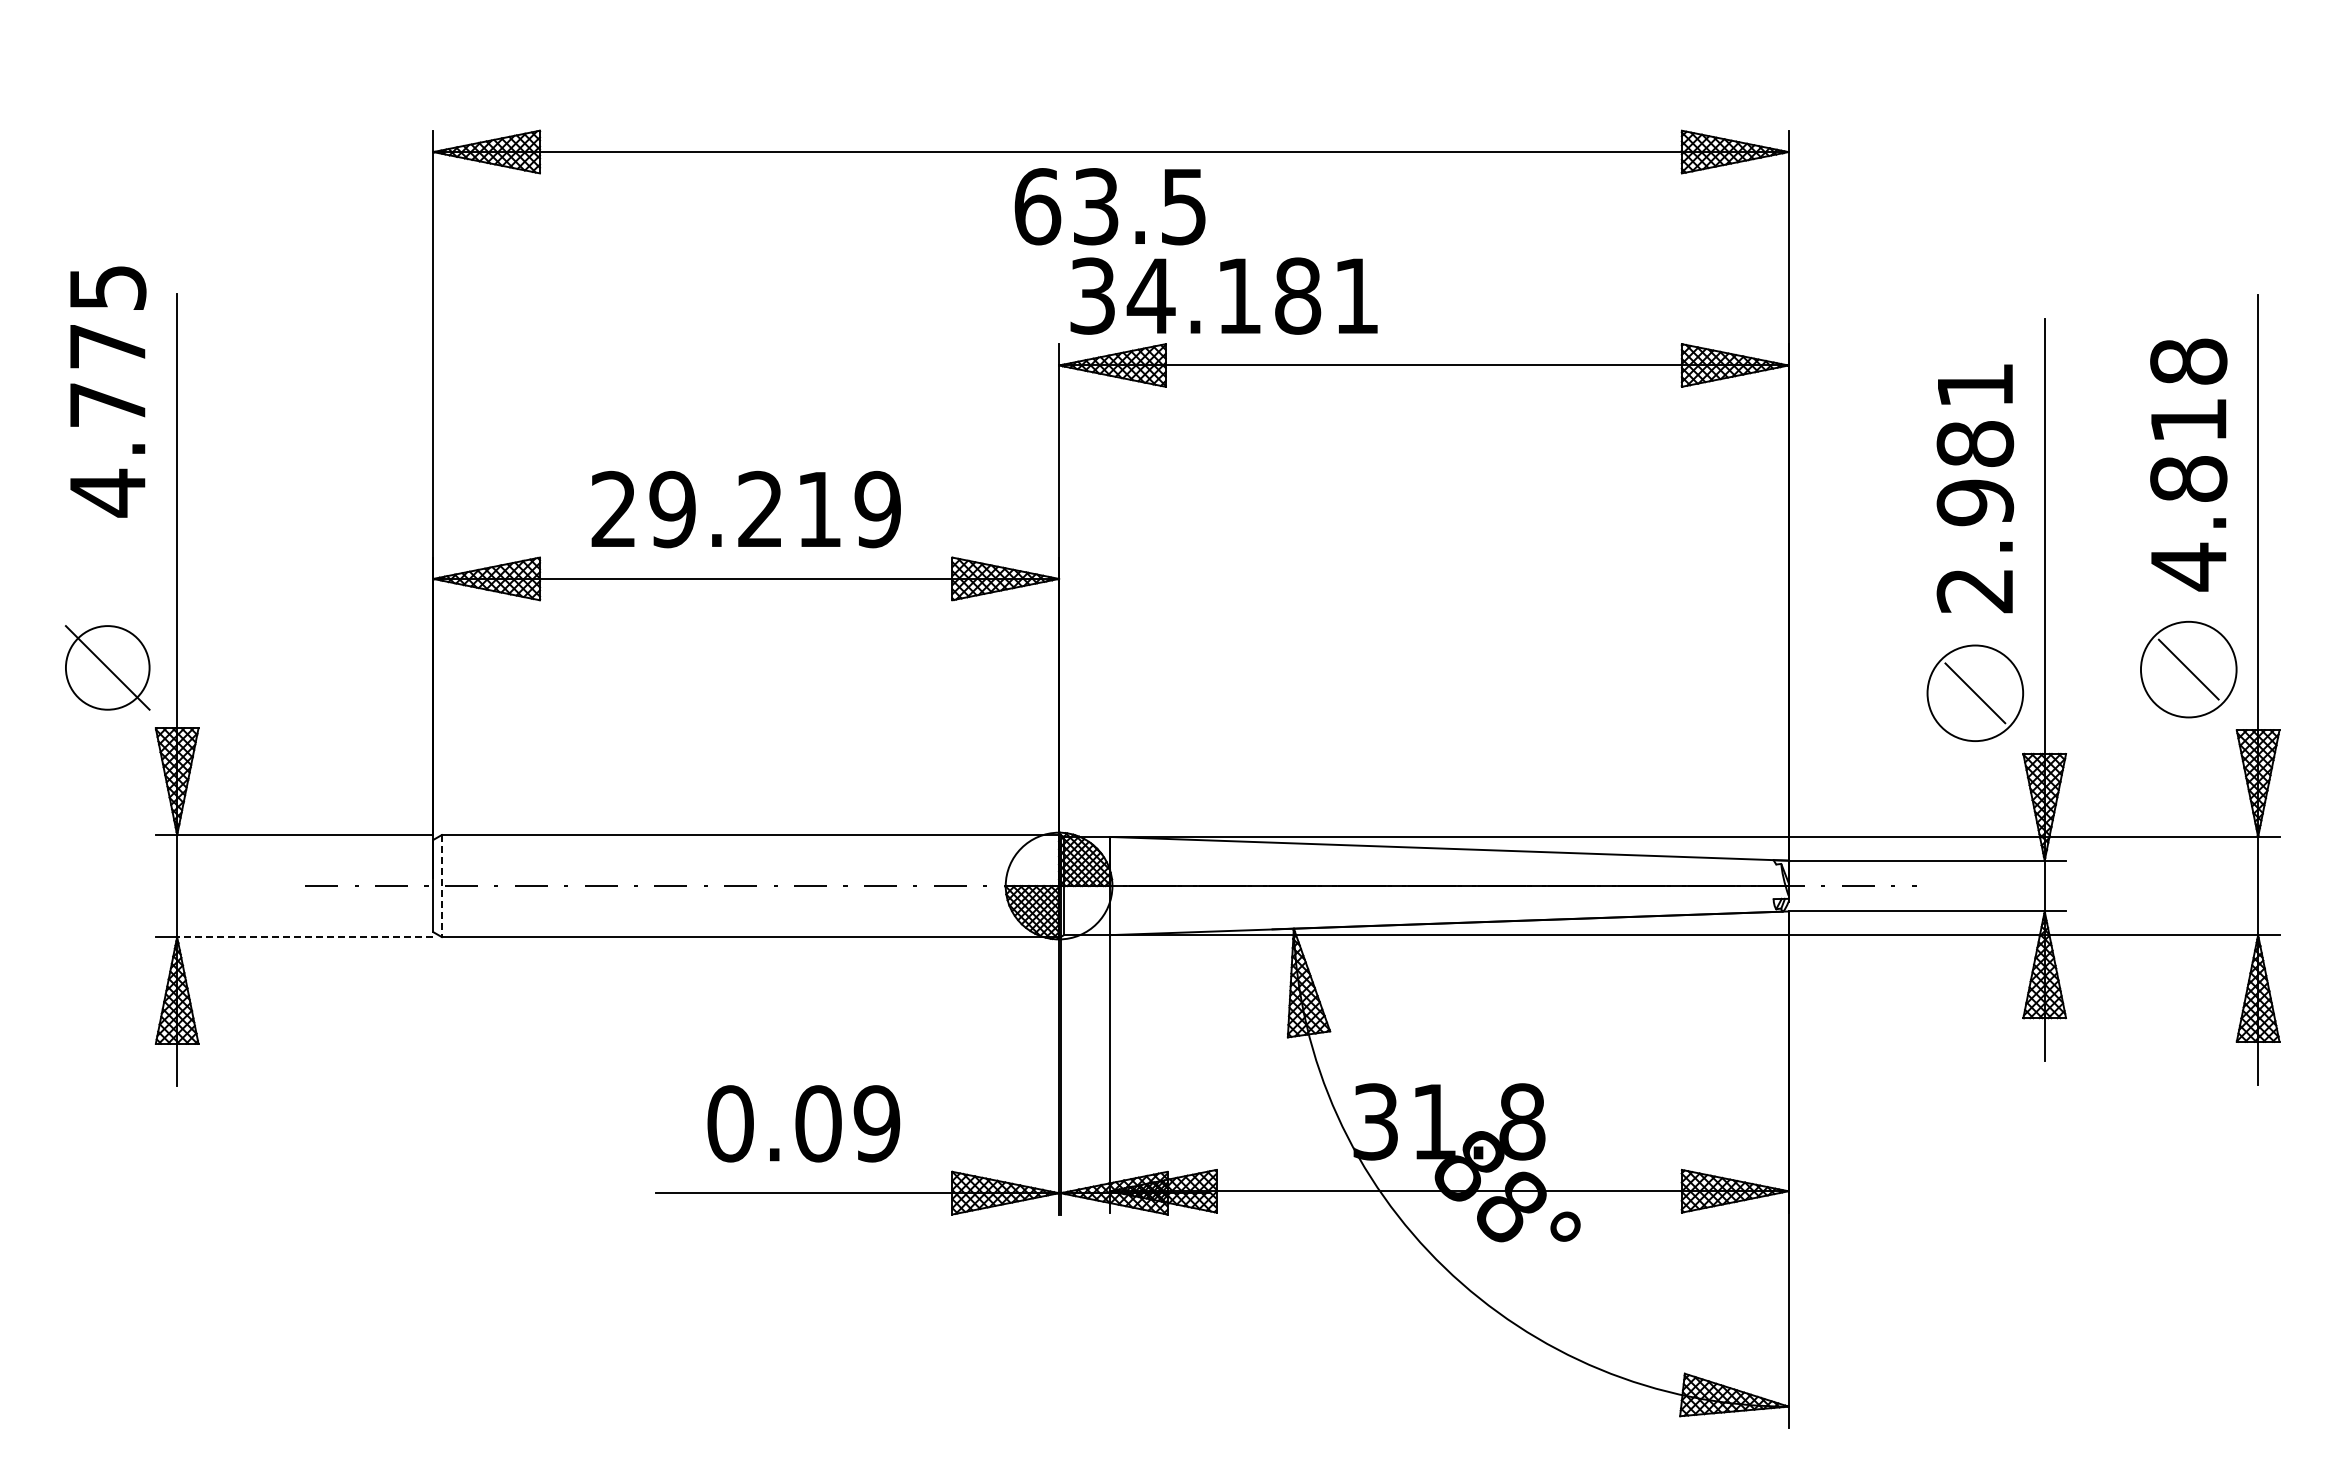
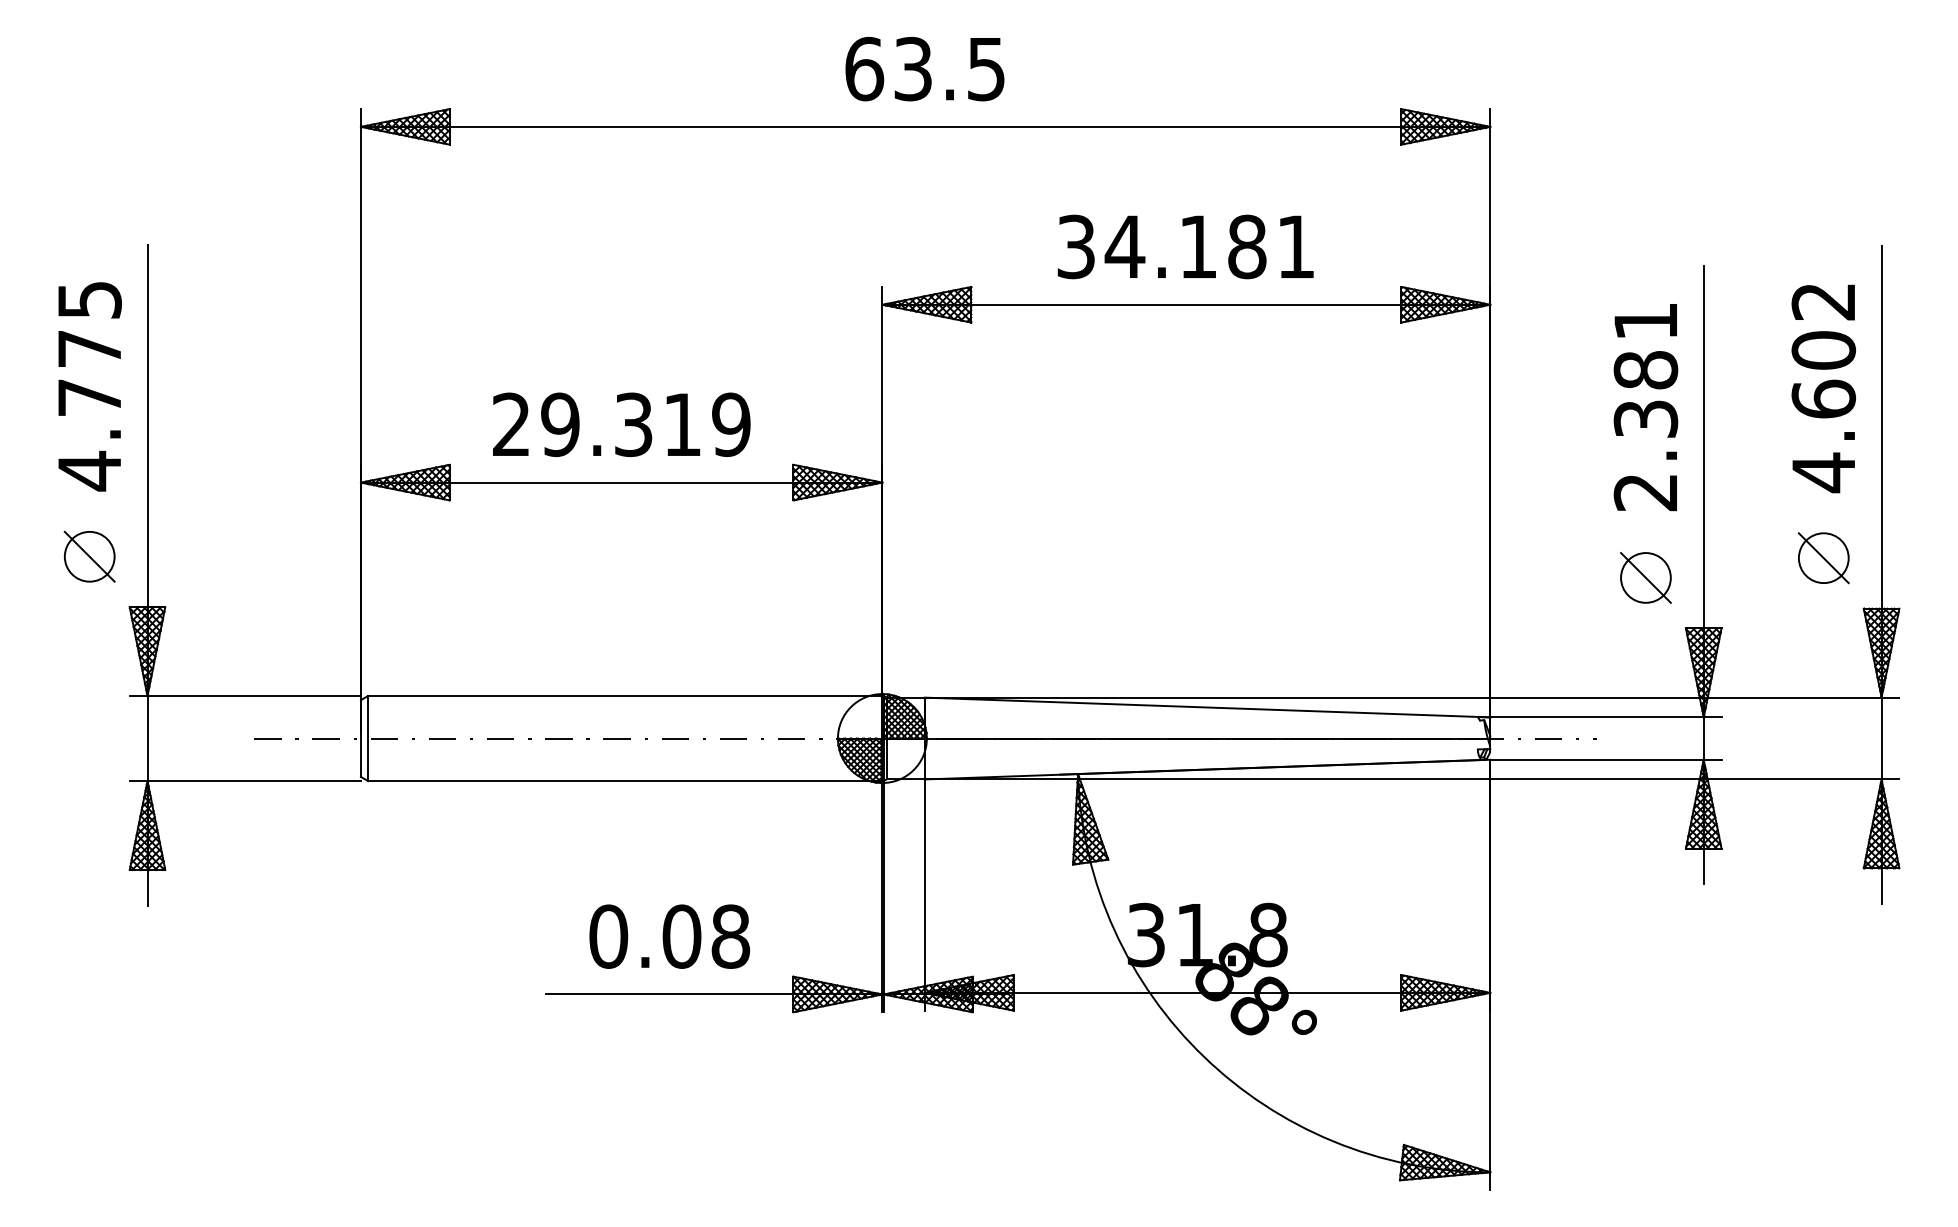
text: (1109, 206) -> (924, 68), moved
text: (1223, 295) -> (1185, 246), moved
text: (108, 391) -> (90, 386), moved
text: (2188, 419) -> (1823, 349), 4.818 -> 4.602
text: (1974, 502) -> (1645, 418), 2.981 -> 2.381
text: (760, 509) -> (633, 424), 29.219 -> 29.319
part: (107, 667) -> (89, 556), size x0.71
circle: (2188, 669) -> (1823, 558), size x0.62
circle: (1975, 693) -> (1646, 578), size x0.62
line: (441, 886) -> (367, 738), dashed -> solid
line: (304, 937) -> (253, 781), dashed -> solid
text: (876, 1123) -> (730, 936), 0.09 -> 0.08

